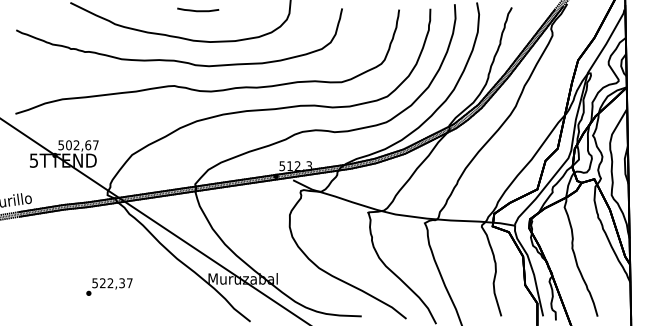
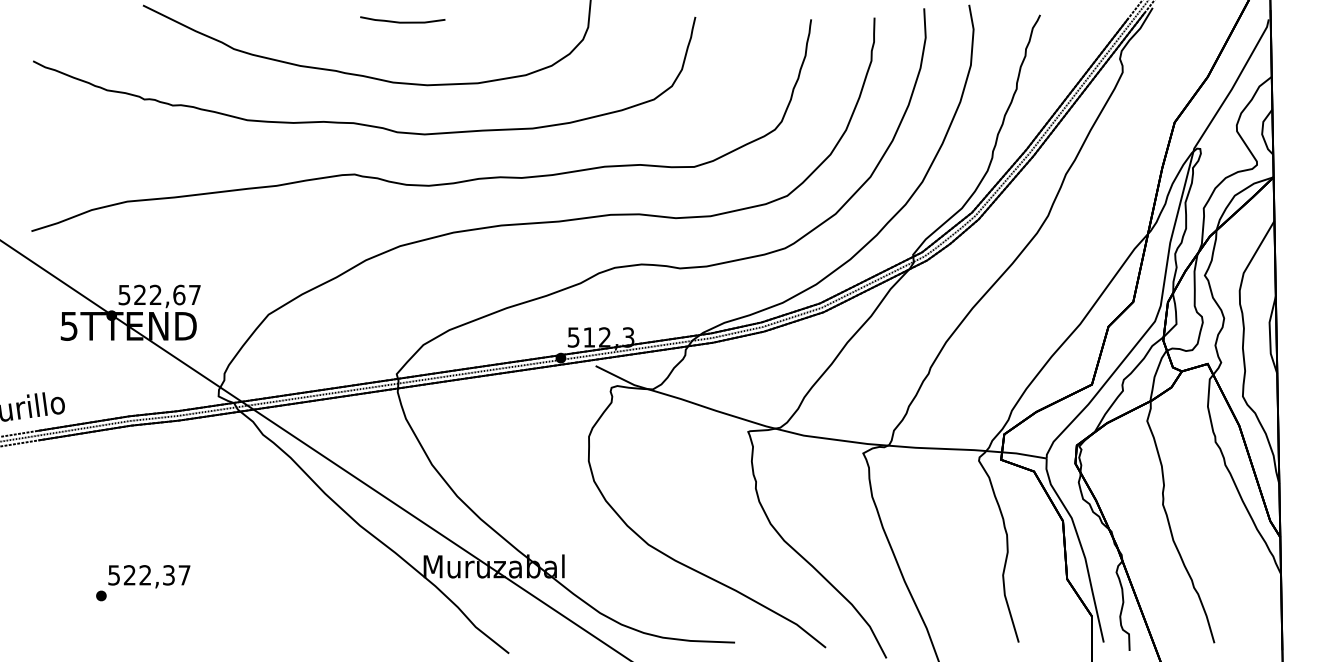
text: (68, 145) -> (139, 295), 502,67 -> 522,67
text: (109, 286) -> (143, 581), moved

